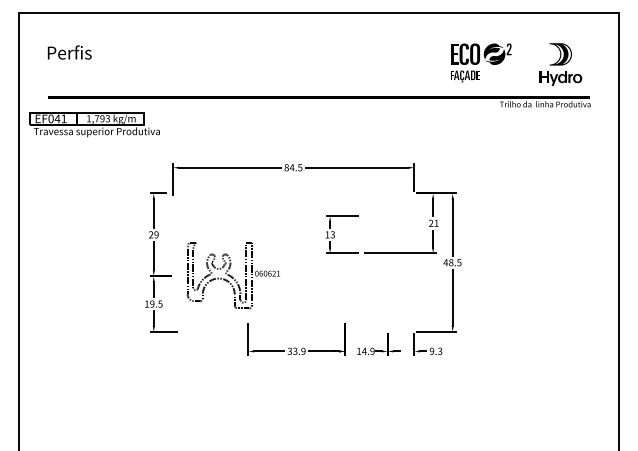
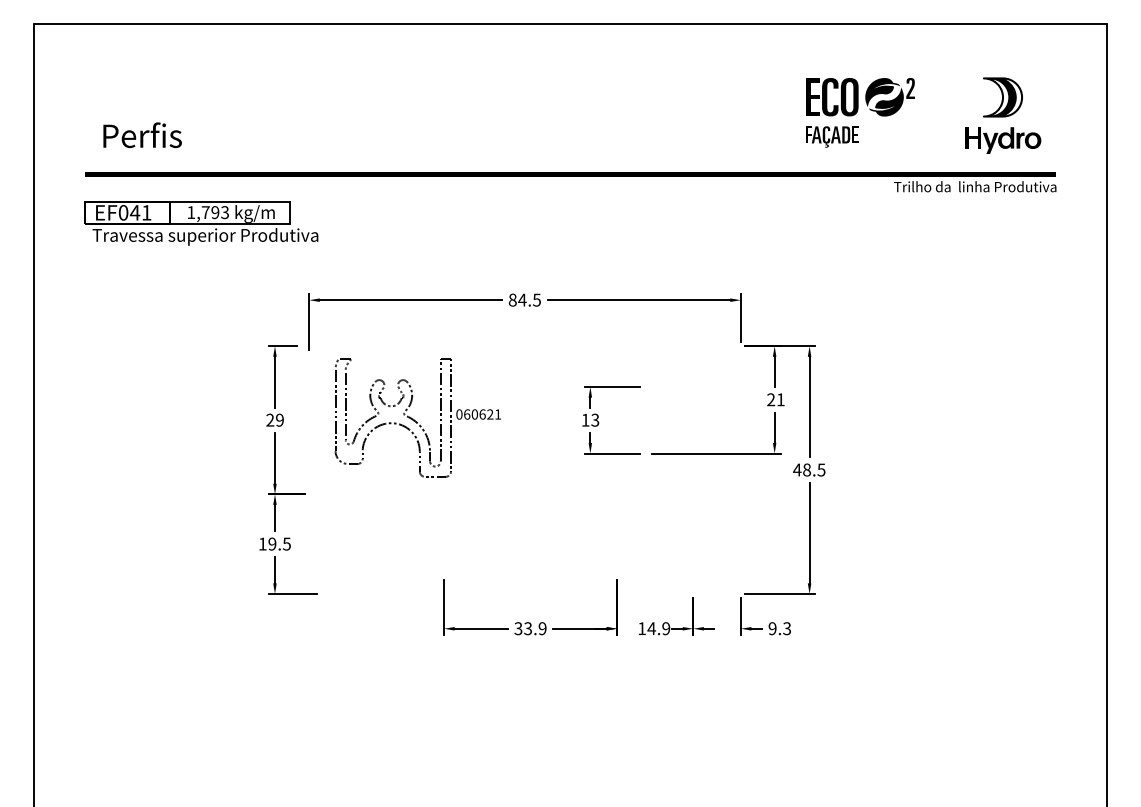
text: (69, 52) -> (142, 135), moved
part: (94, 124) -> (201, 222), moved
part: (232, 275) -> (415, 417), moved

